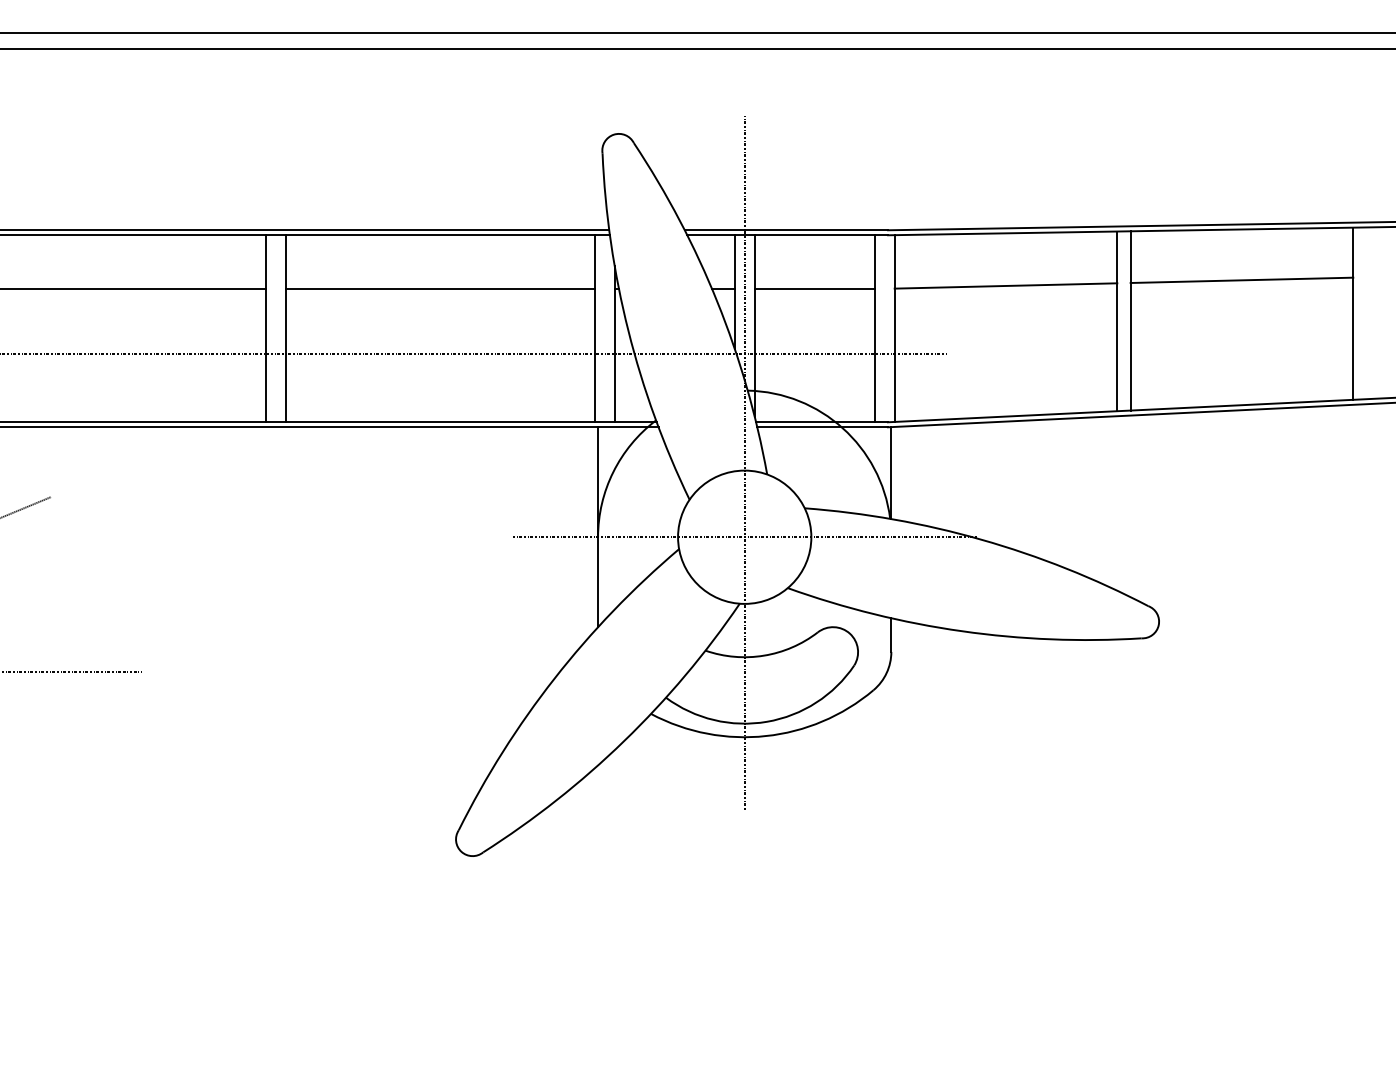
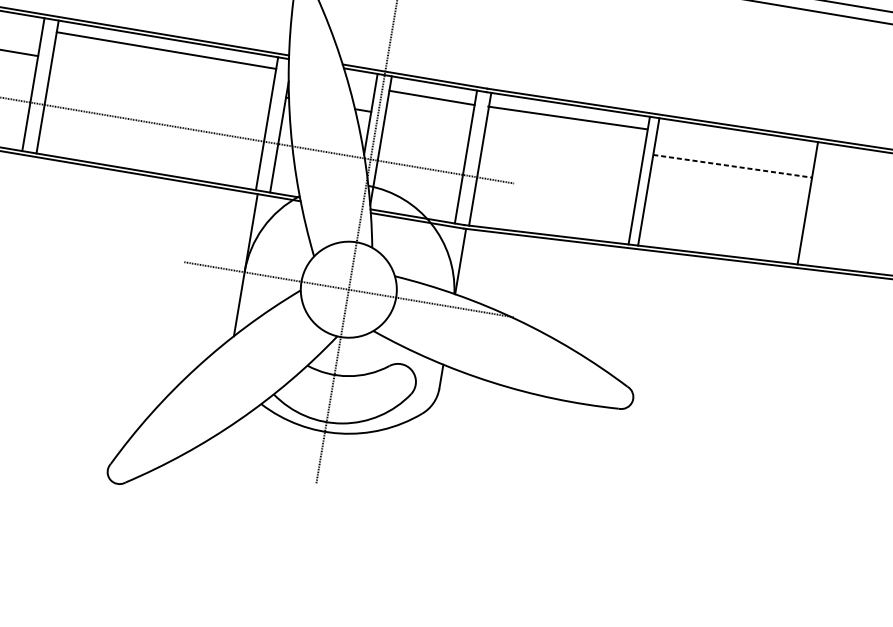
line: (1242, 280) -> (733, 166), solid -> dashed
line: (1005, 285) -> (567, 117), moved
line: (439, 288) -> (165, 50), moved
line: (814, 288) -> (431, 97), moved

